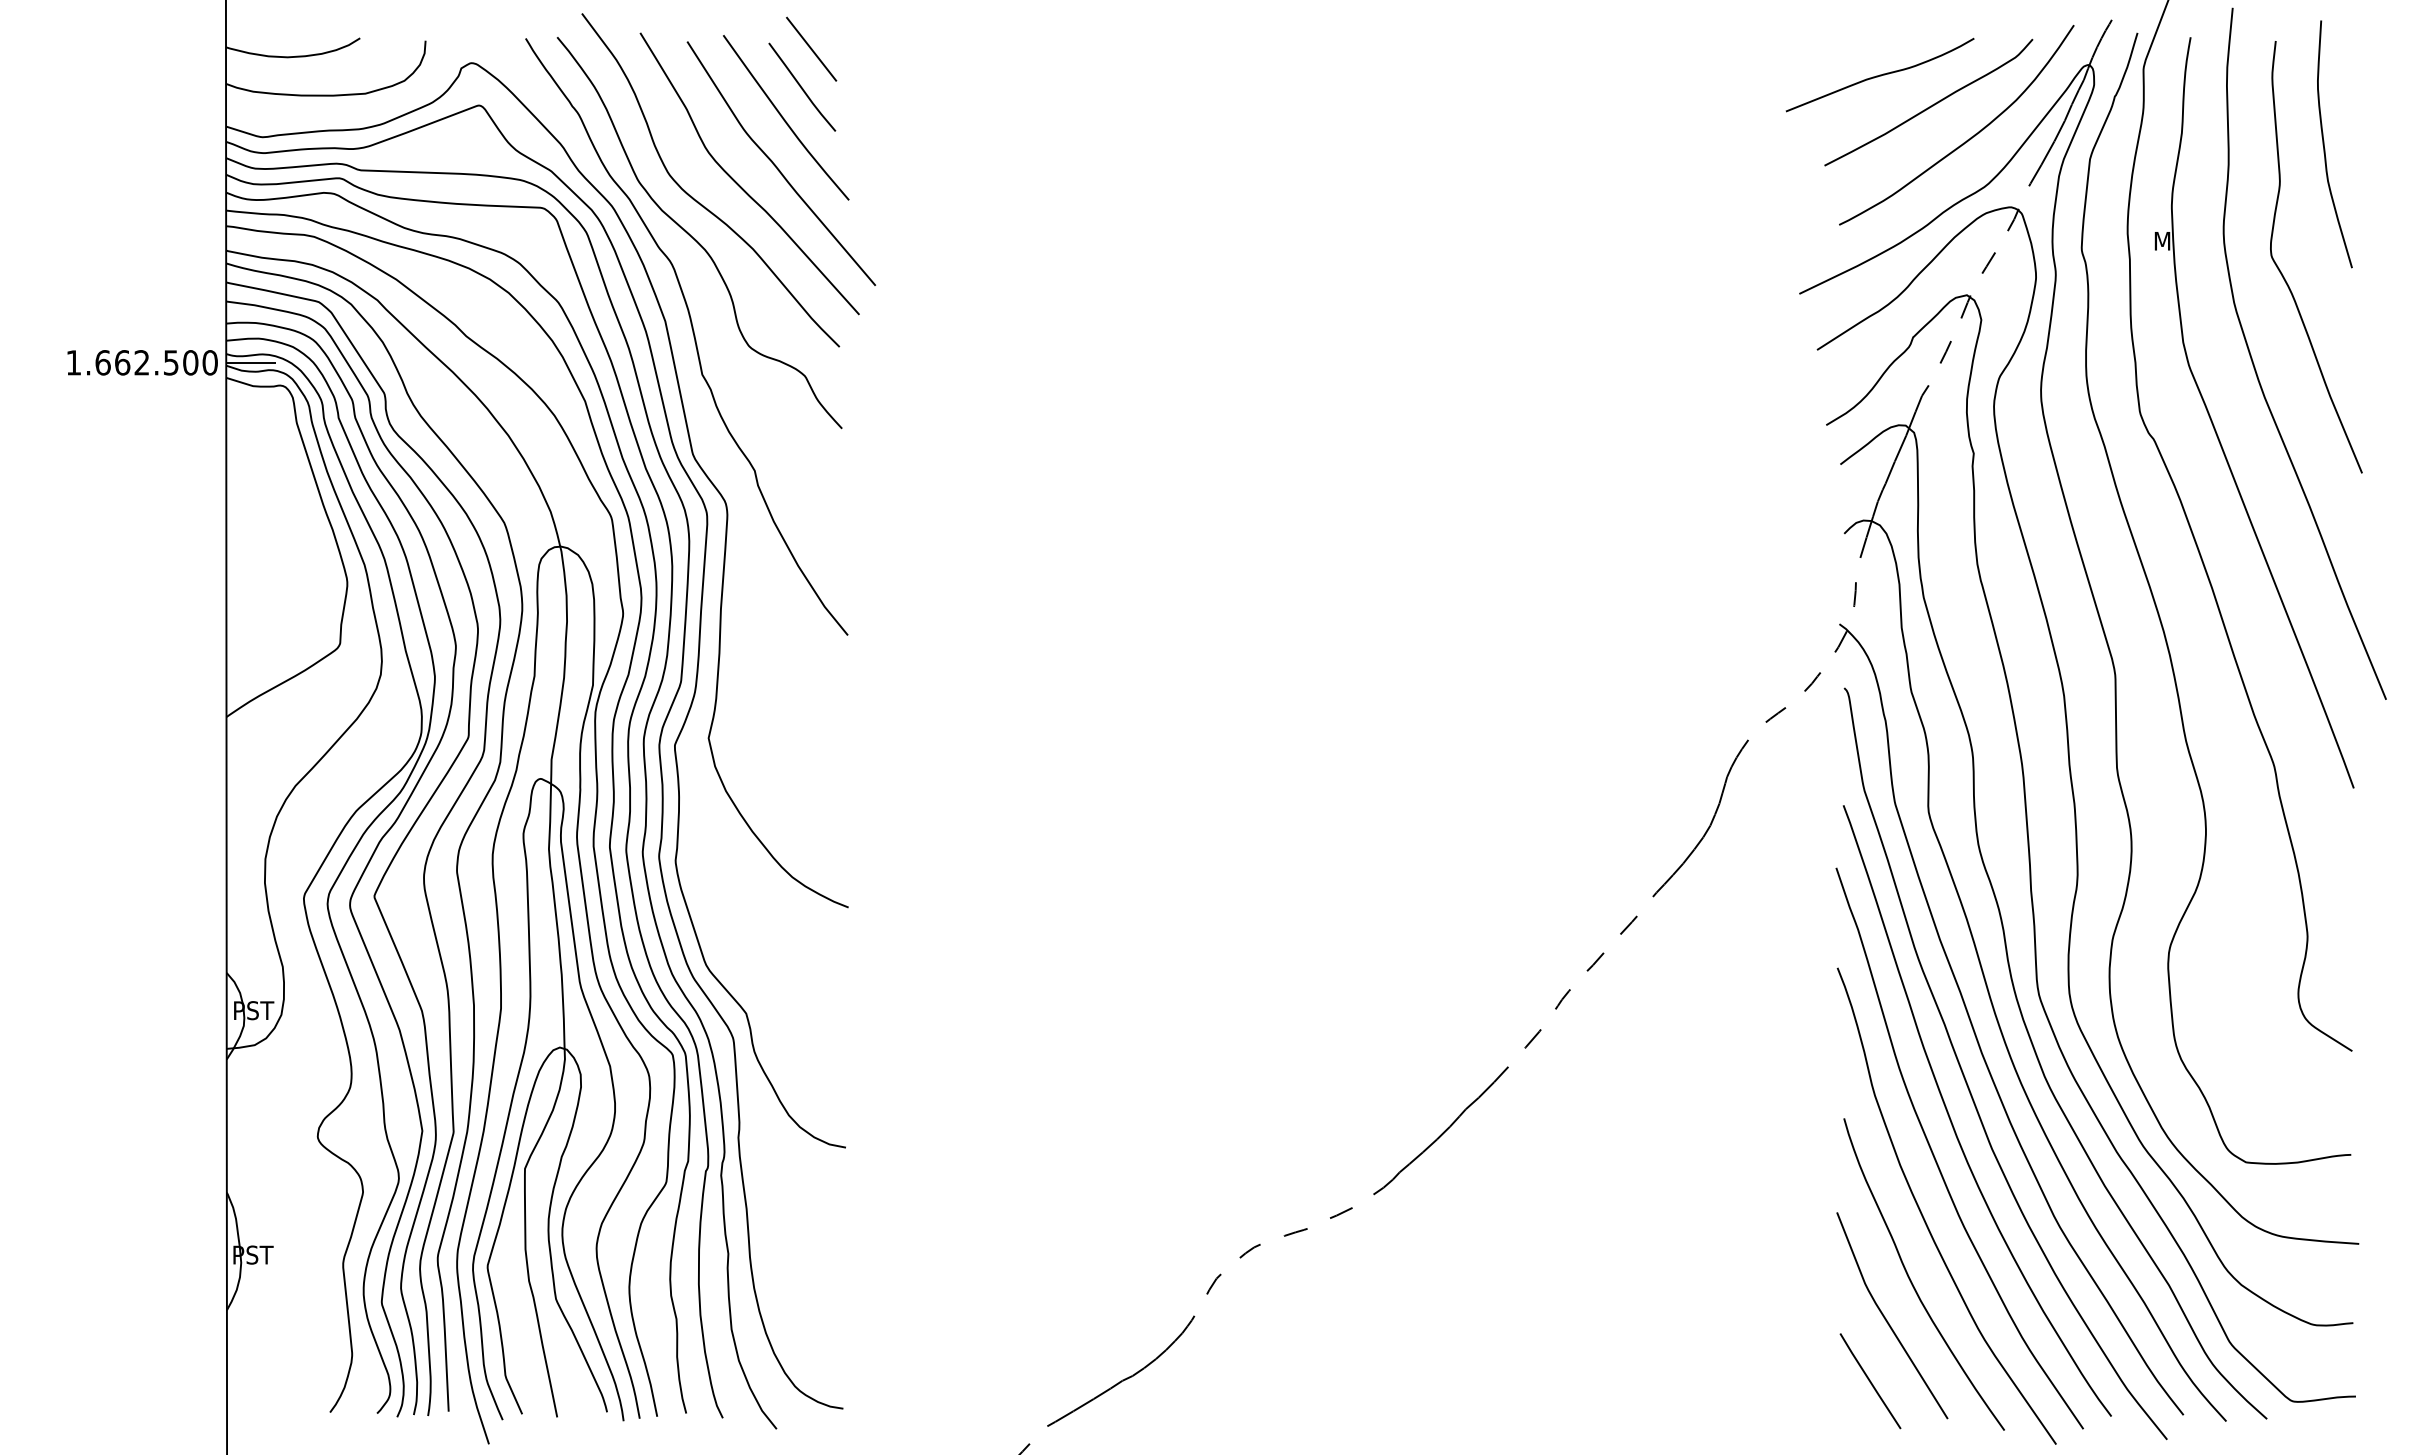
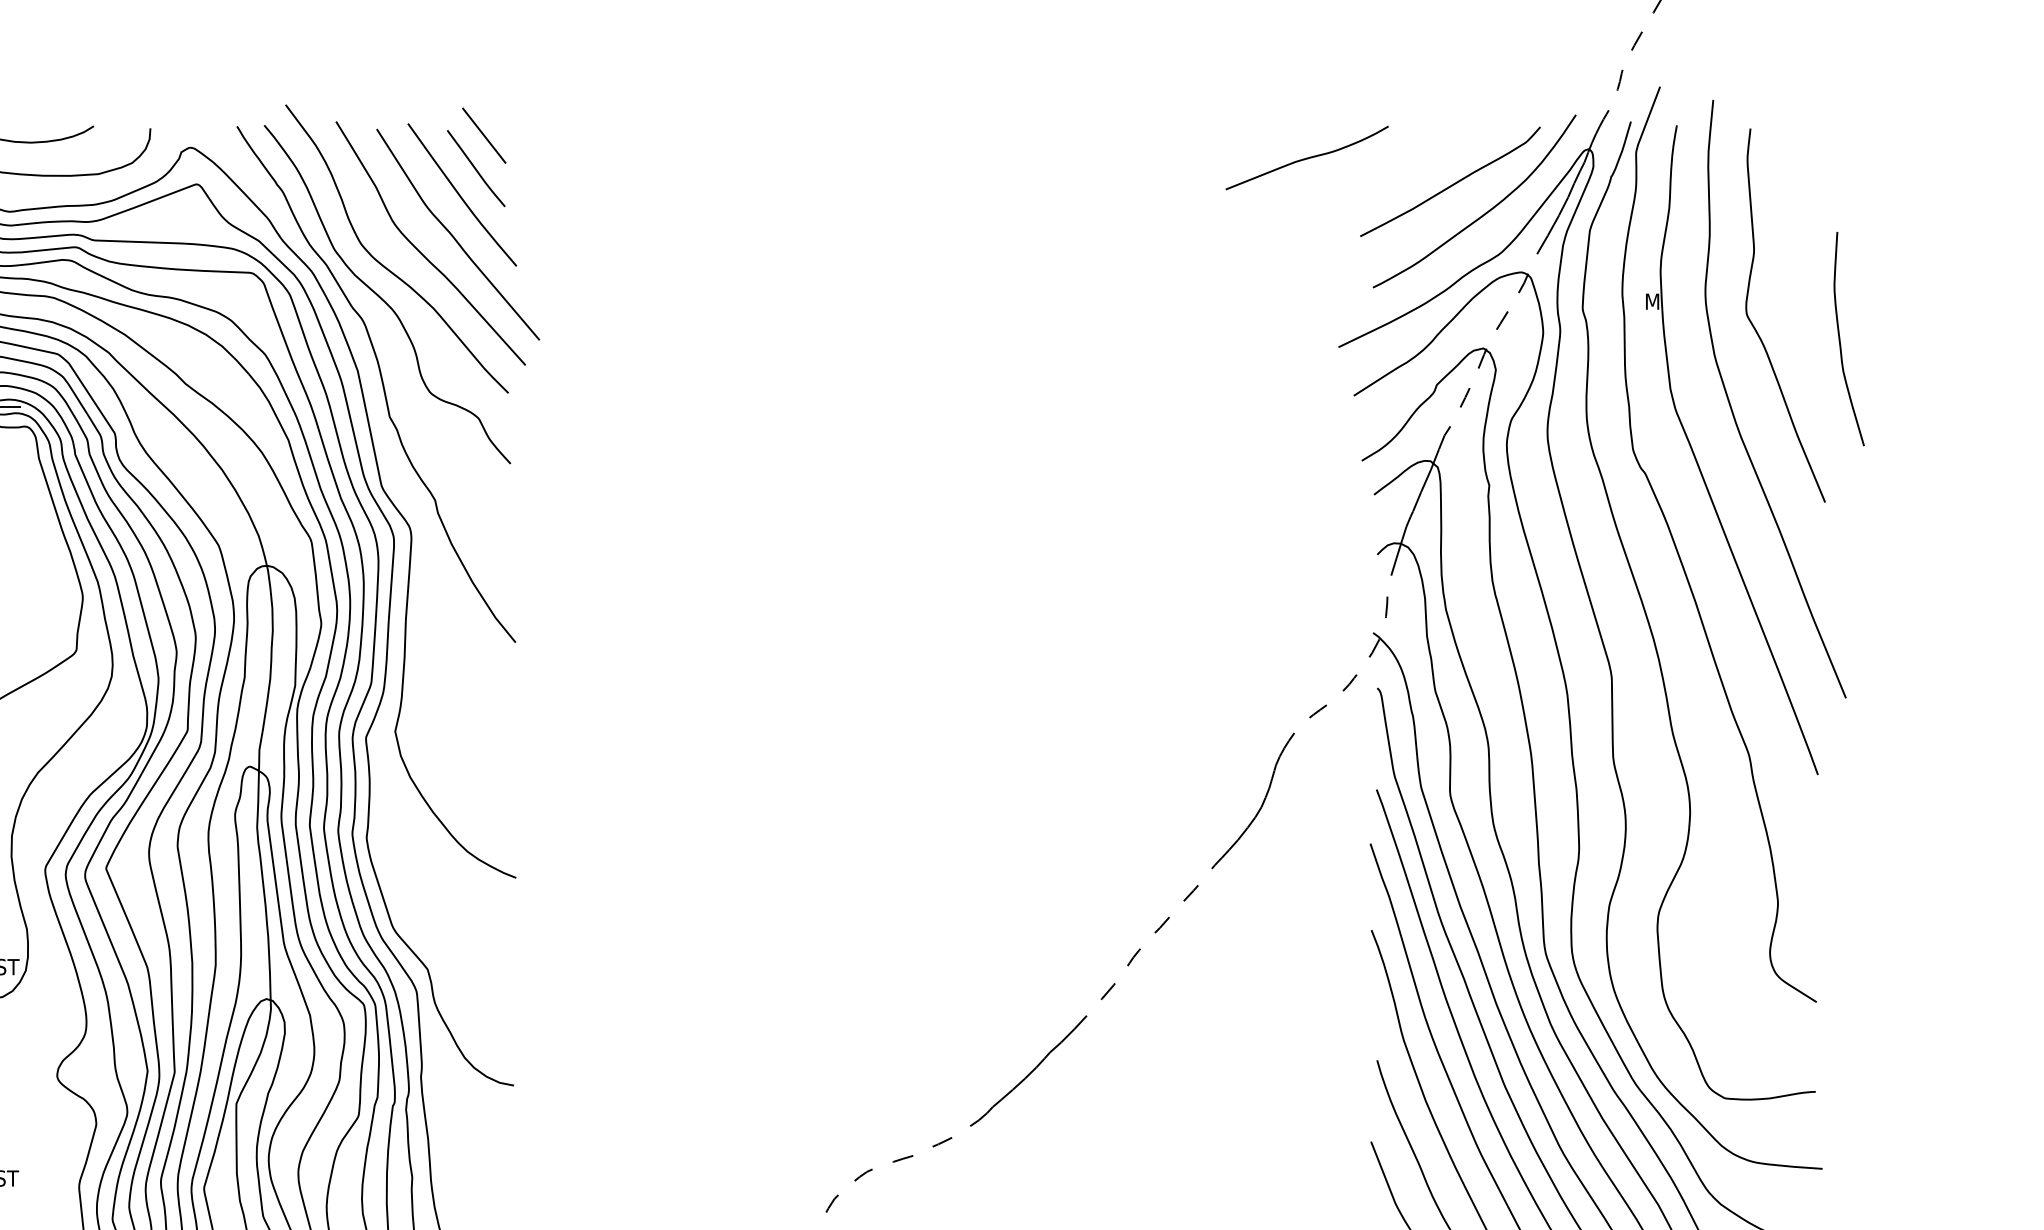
curve: (1879, 74) -> (1306, 157), moved
curve: (2325, 148) -> (1841, 342), moved

